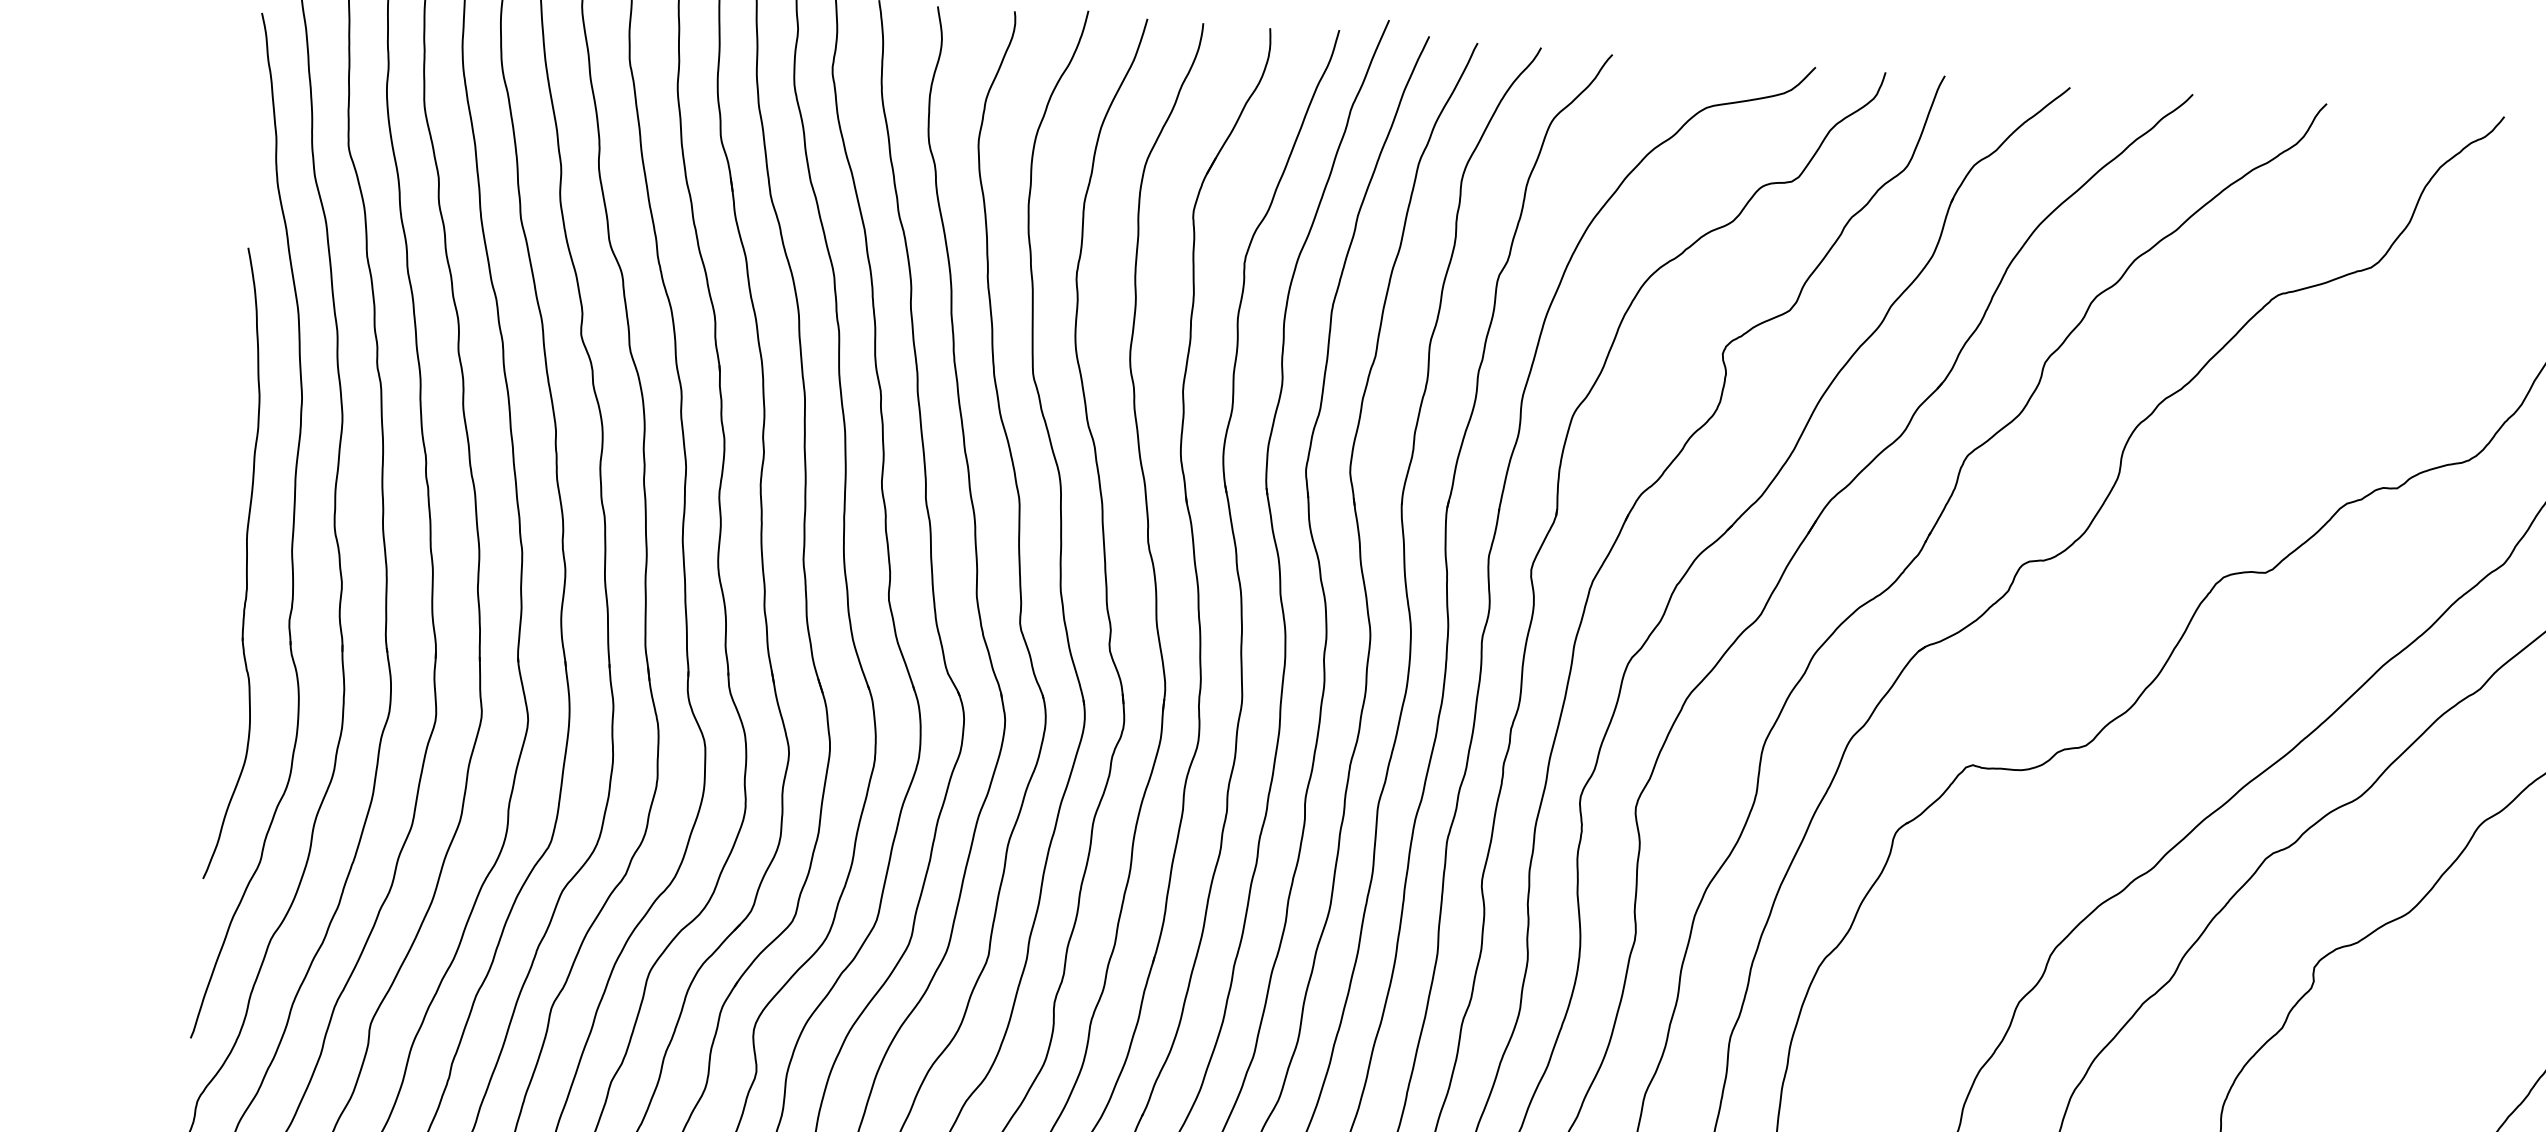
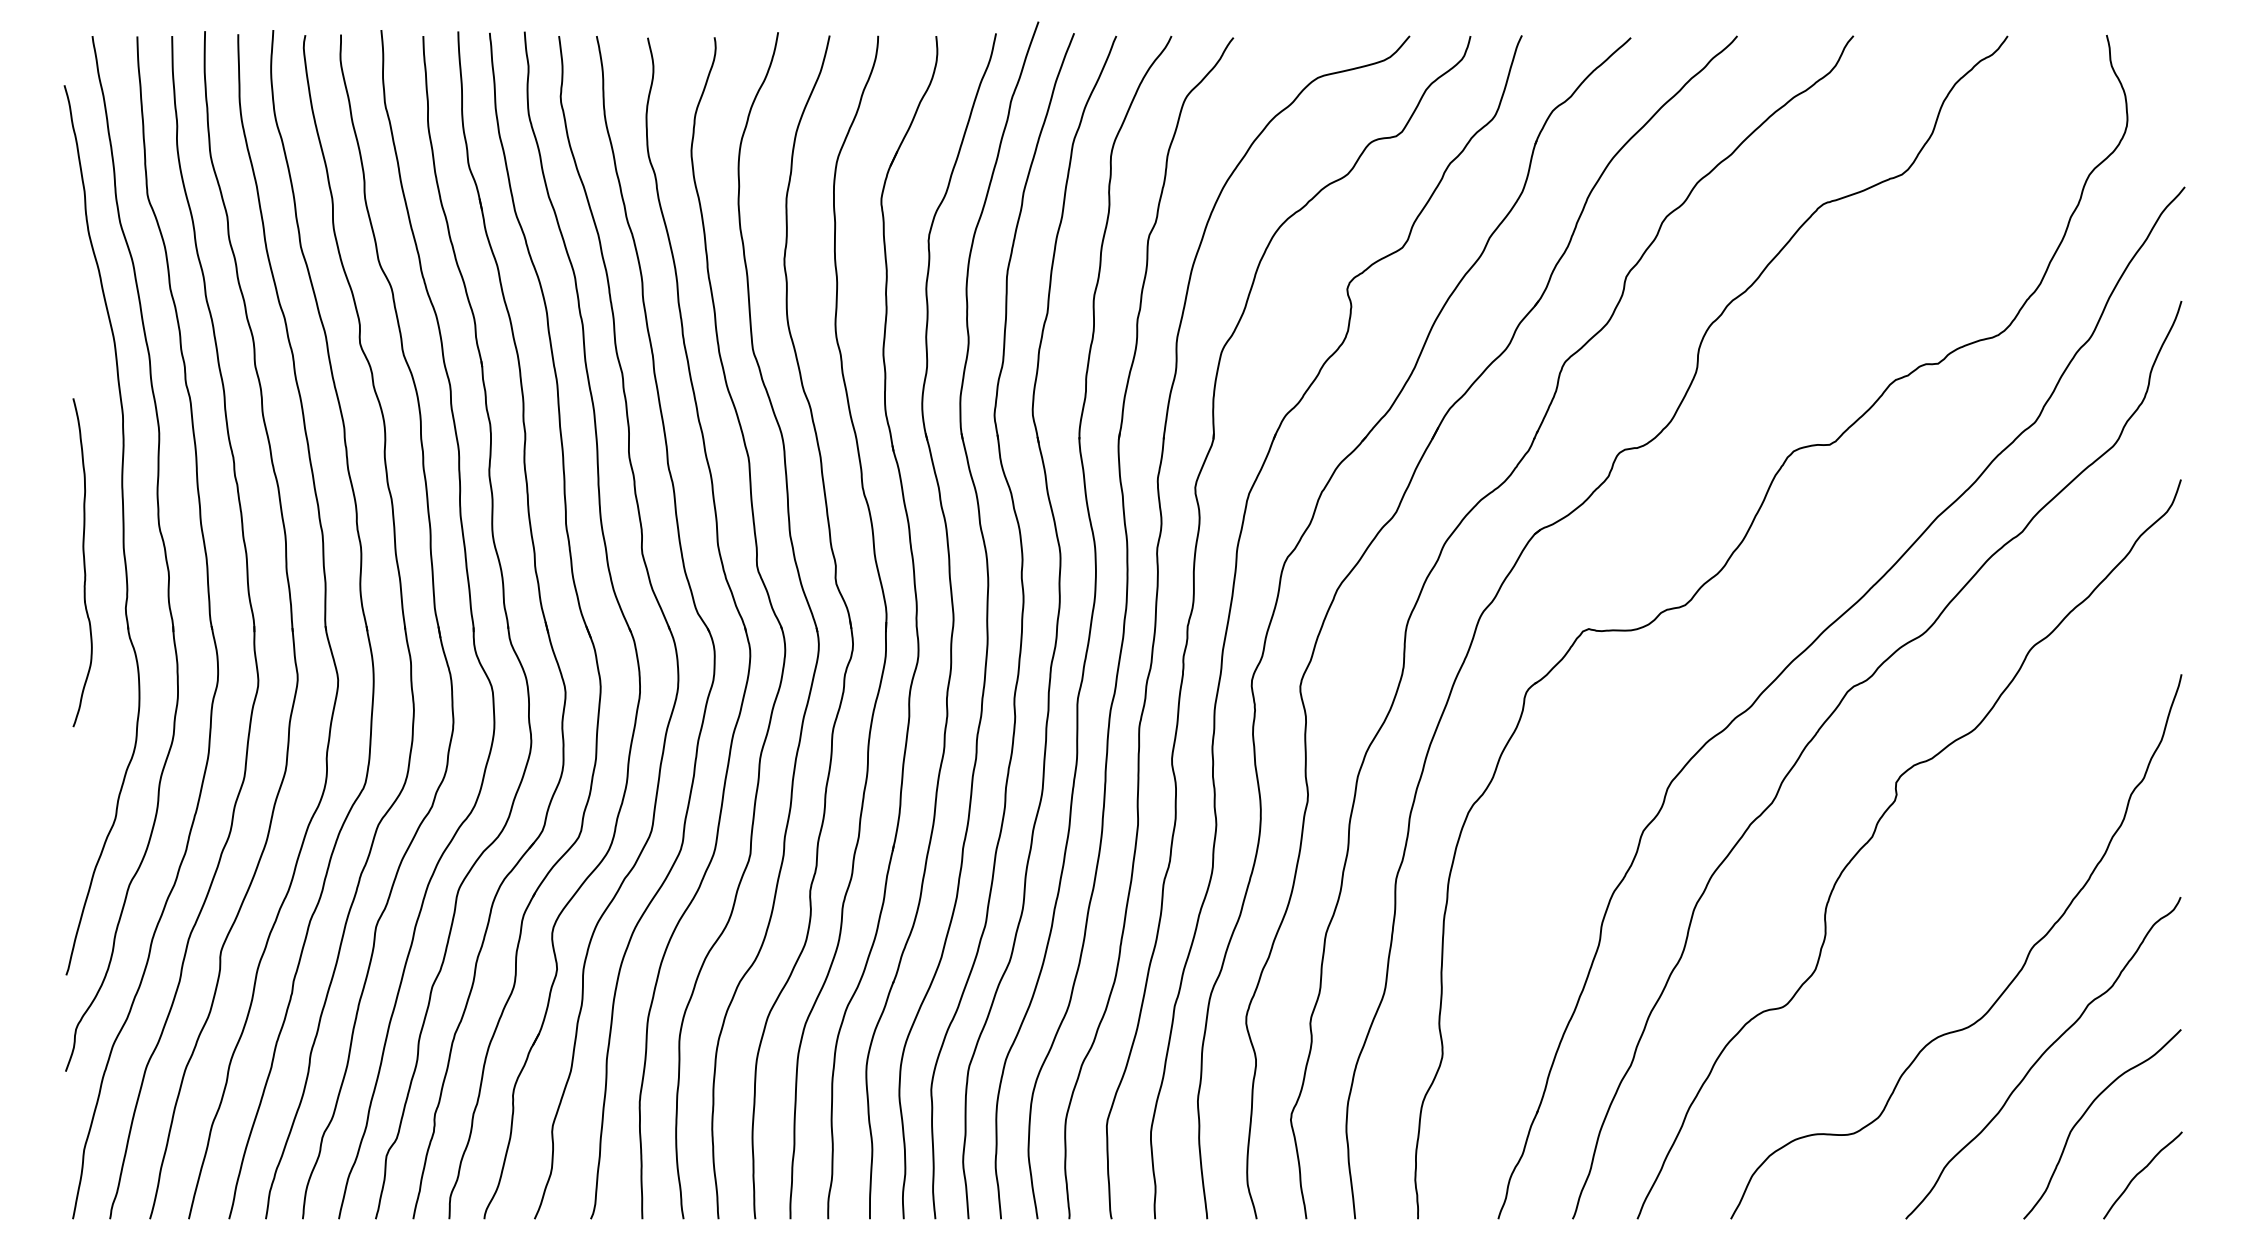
part: (243, 564) -> (82, 562), size x0.6

